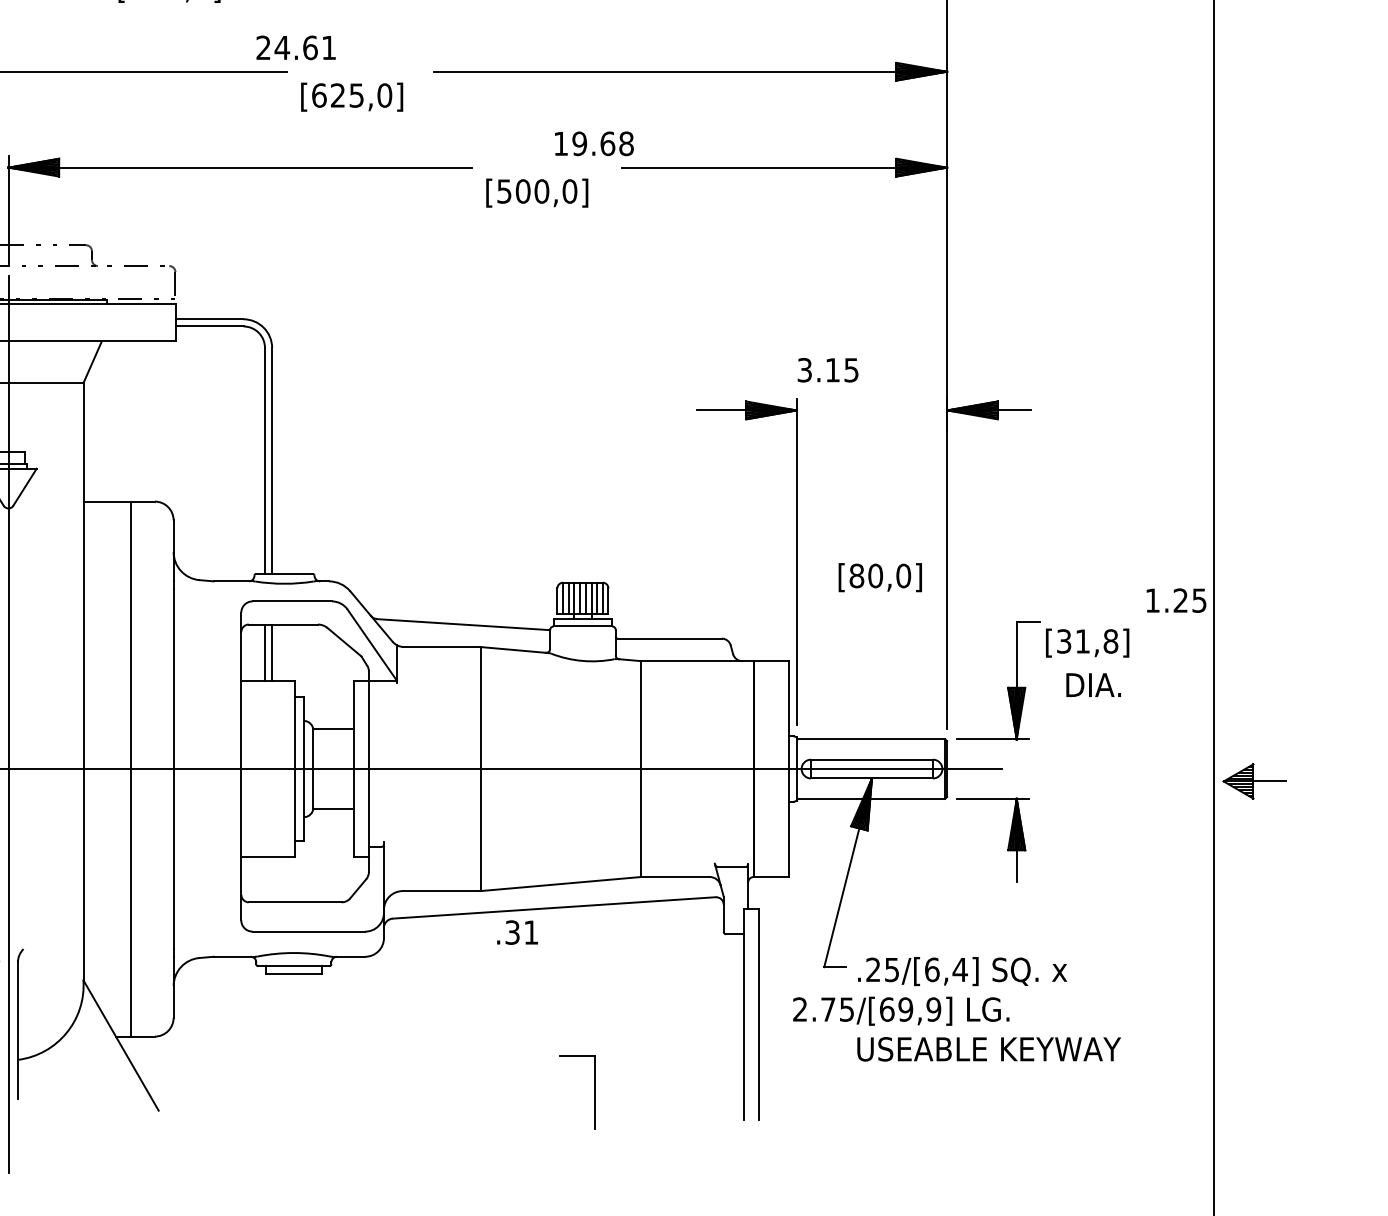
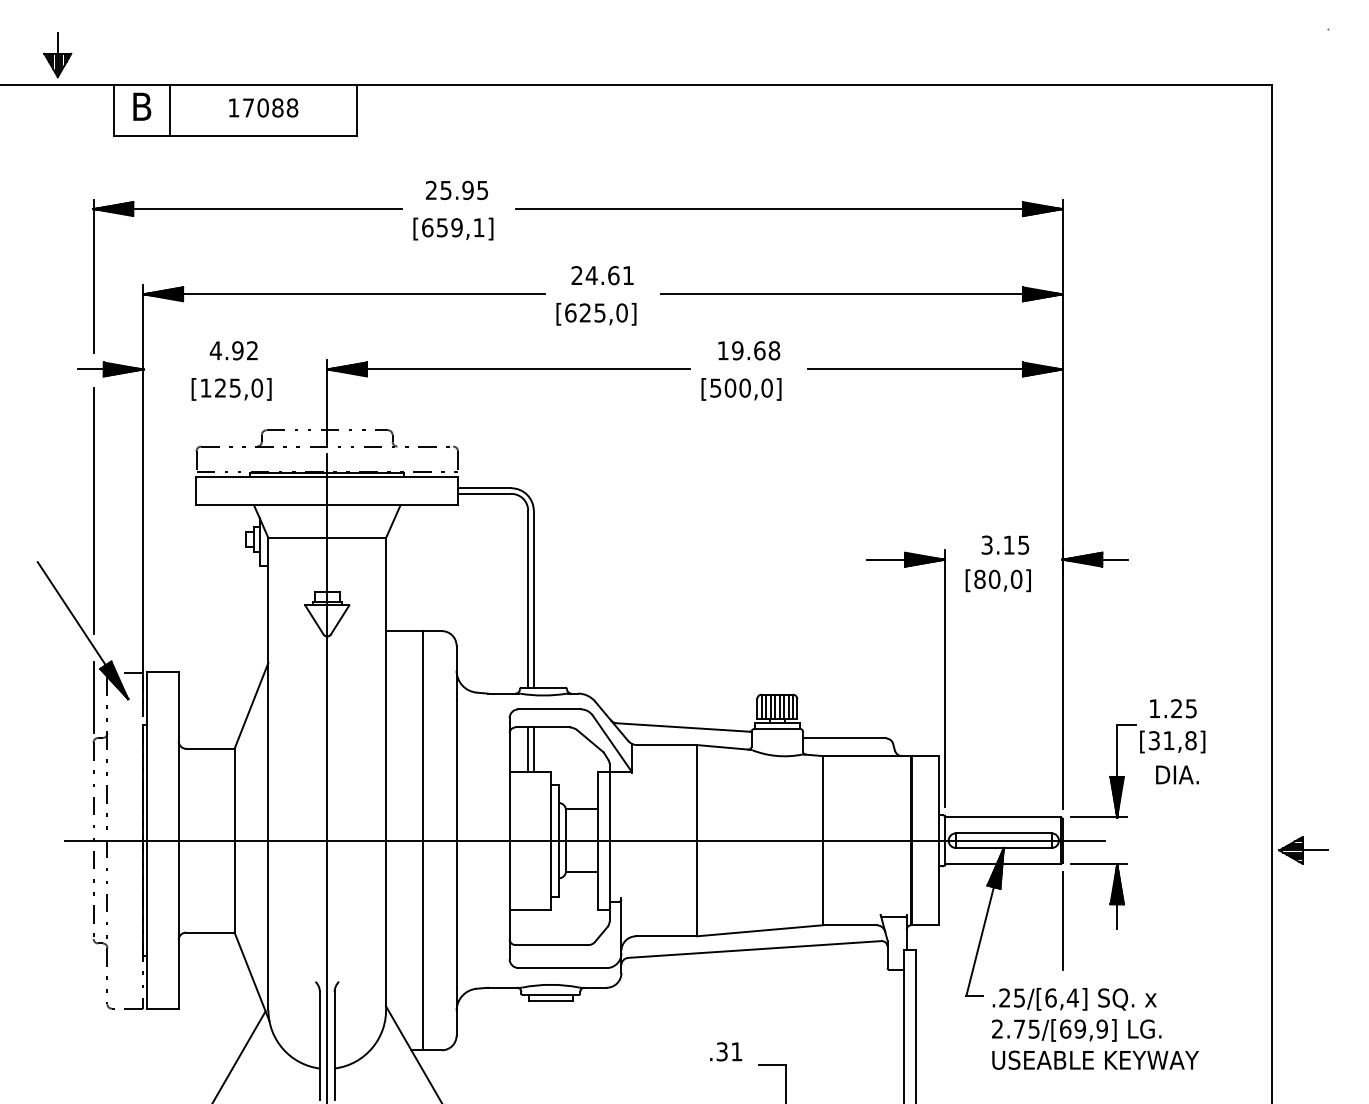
text: (296, 47) -> (602, 275), moved
text: (594, 143) -> (749, 350), moved
text: (828, 369) -> (1005, 544), moved
text: (879, 577) -> (997, 580), moved
text: (1176, 600) -> (1173, 708), moved
line: (946, 870) -> (1062, 920), added
text: (518, 932) -> (726, 1051), moved
text: (900, 1011) -> (1076, 1030), moved

